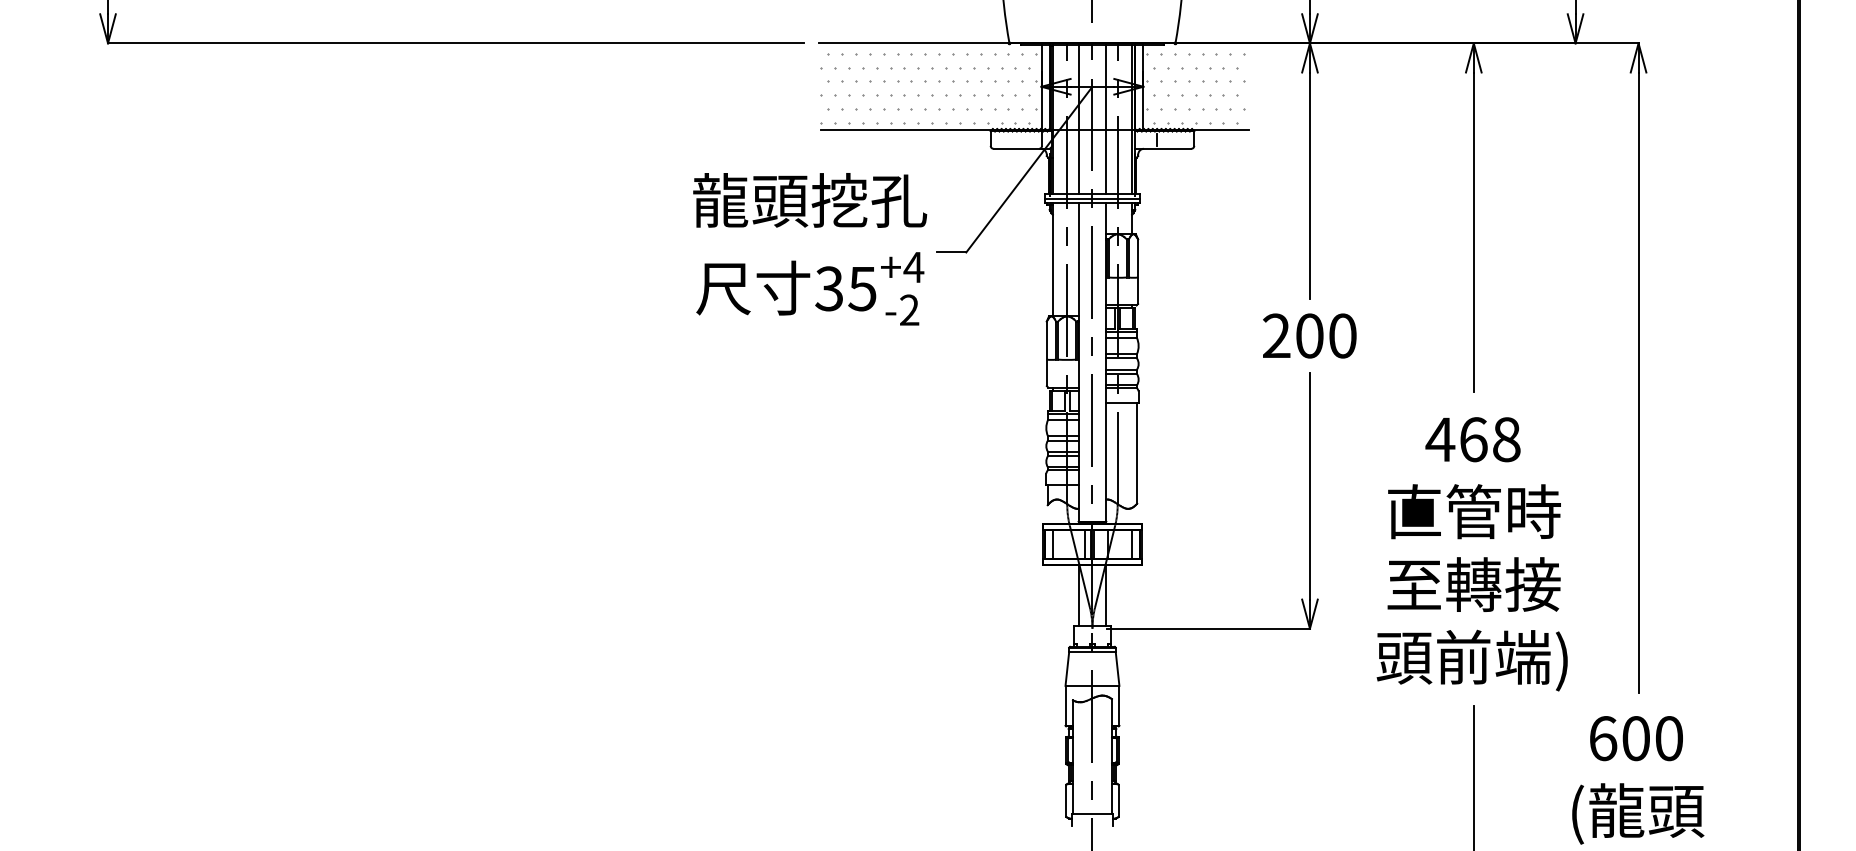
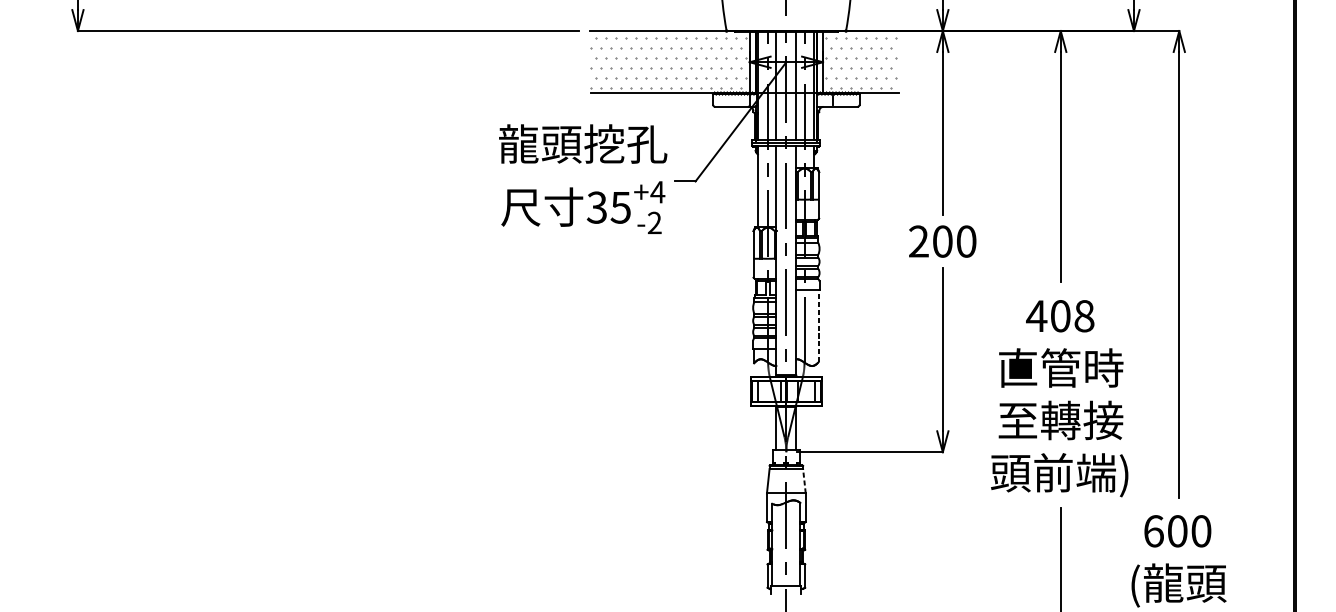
text: (1473, 439) -> (1060, 316), 468 -> 408
line: (1137, 452) -> (818, 325), solid -> dashed
line: (1117, 668) -> (804, 480), solid -> dashed

